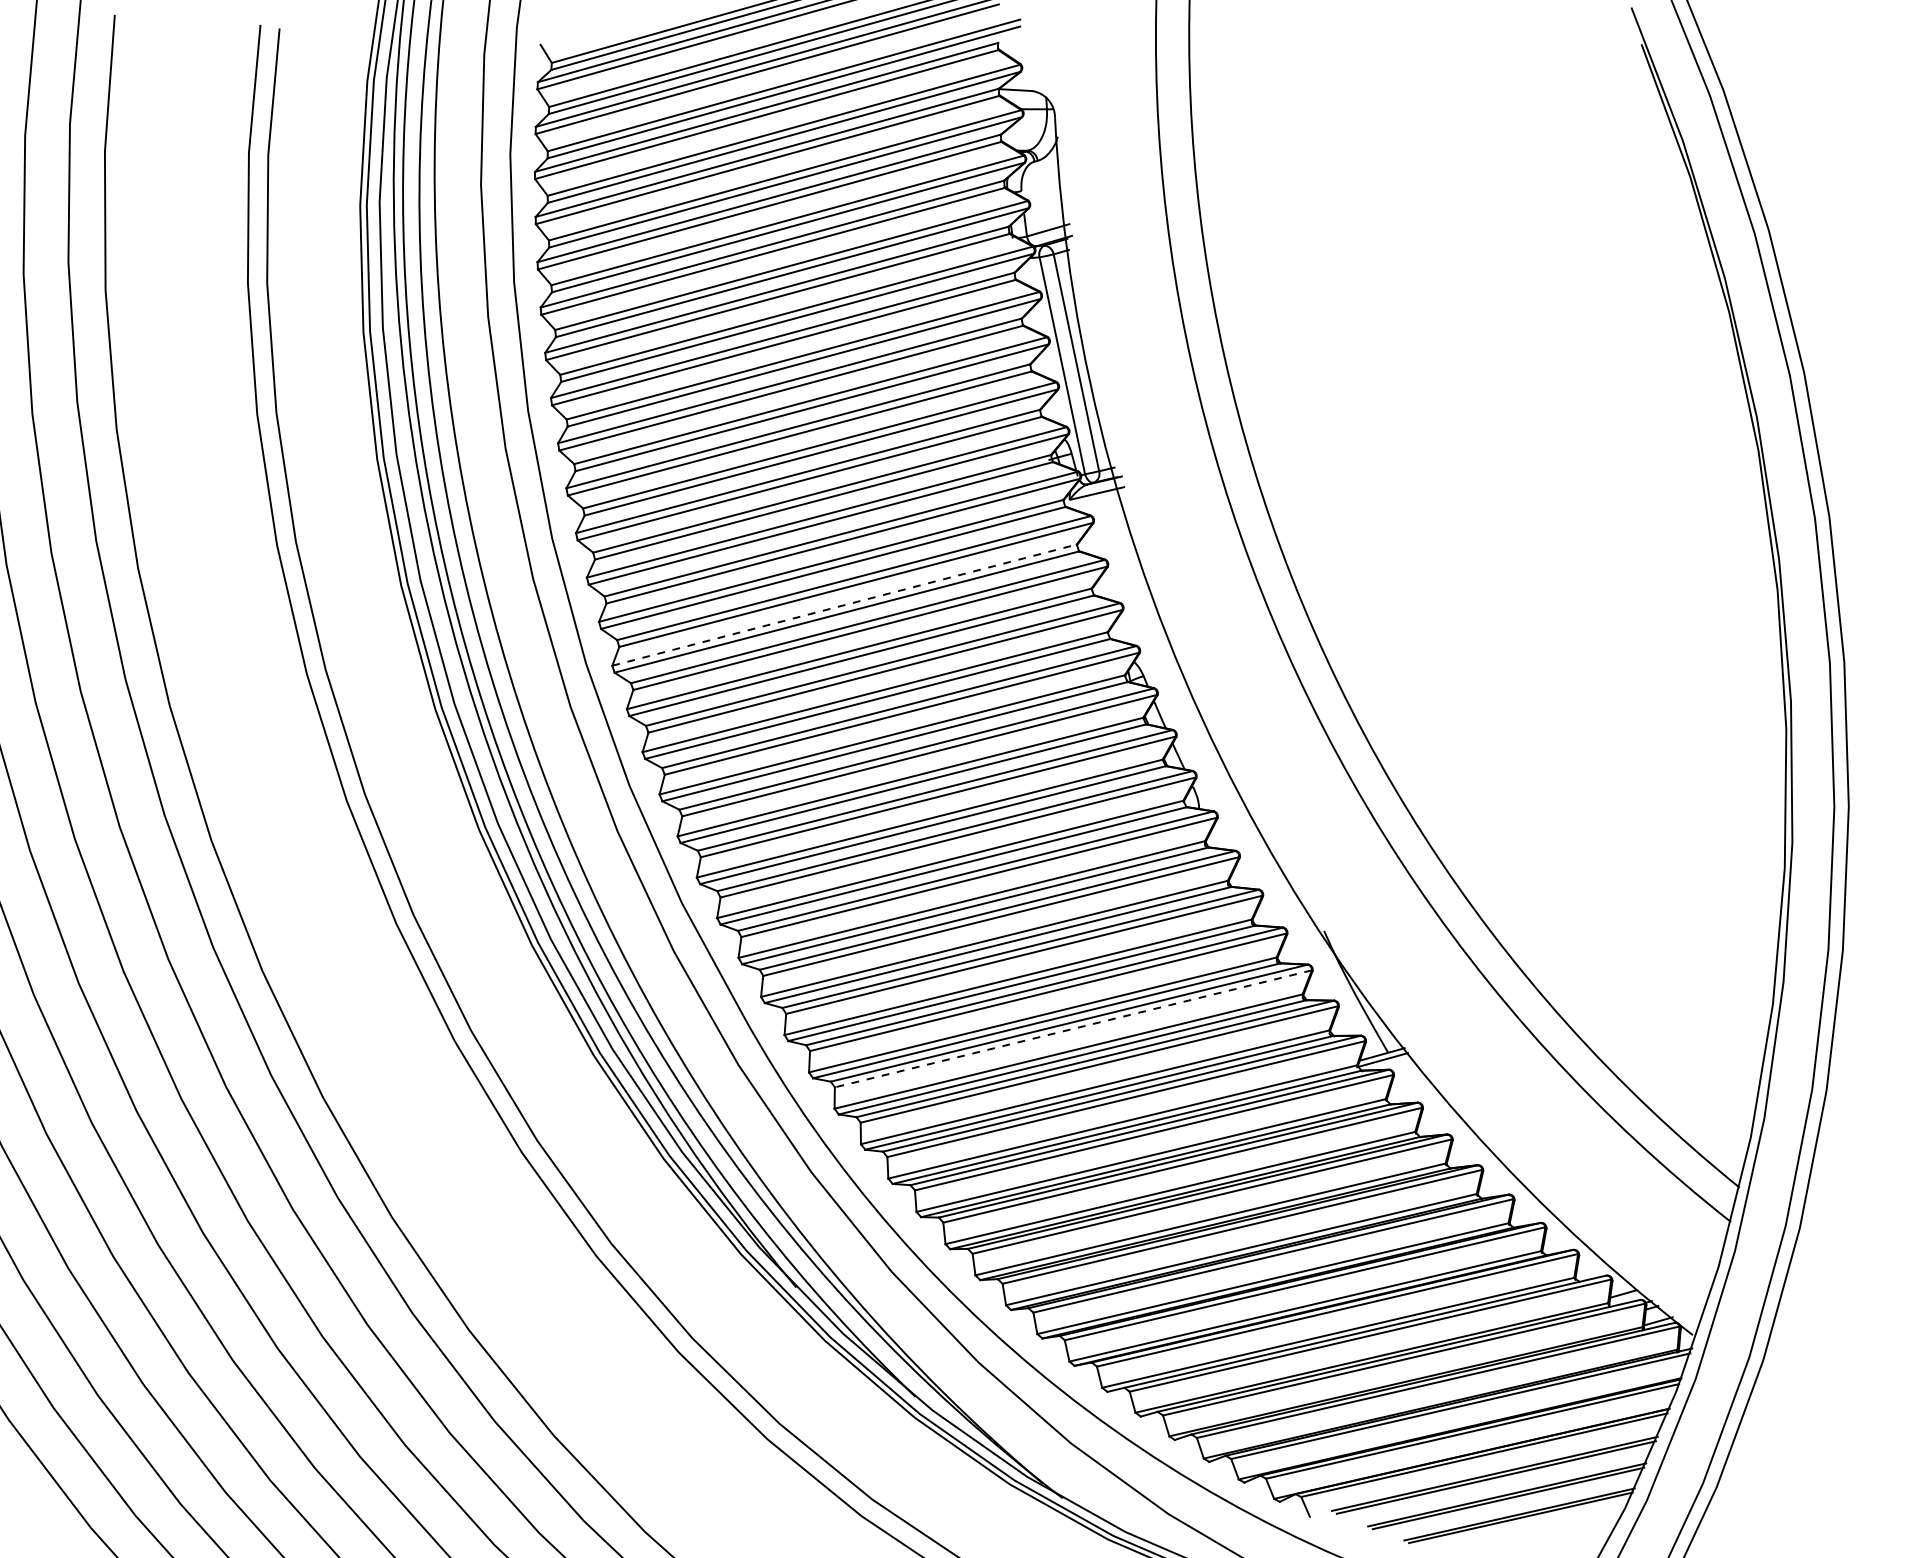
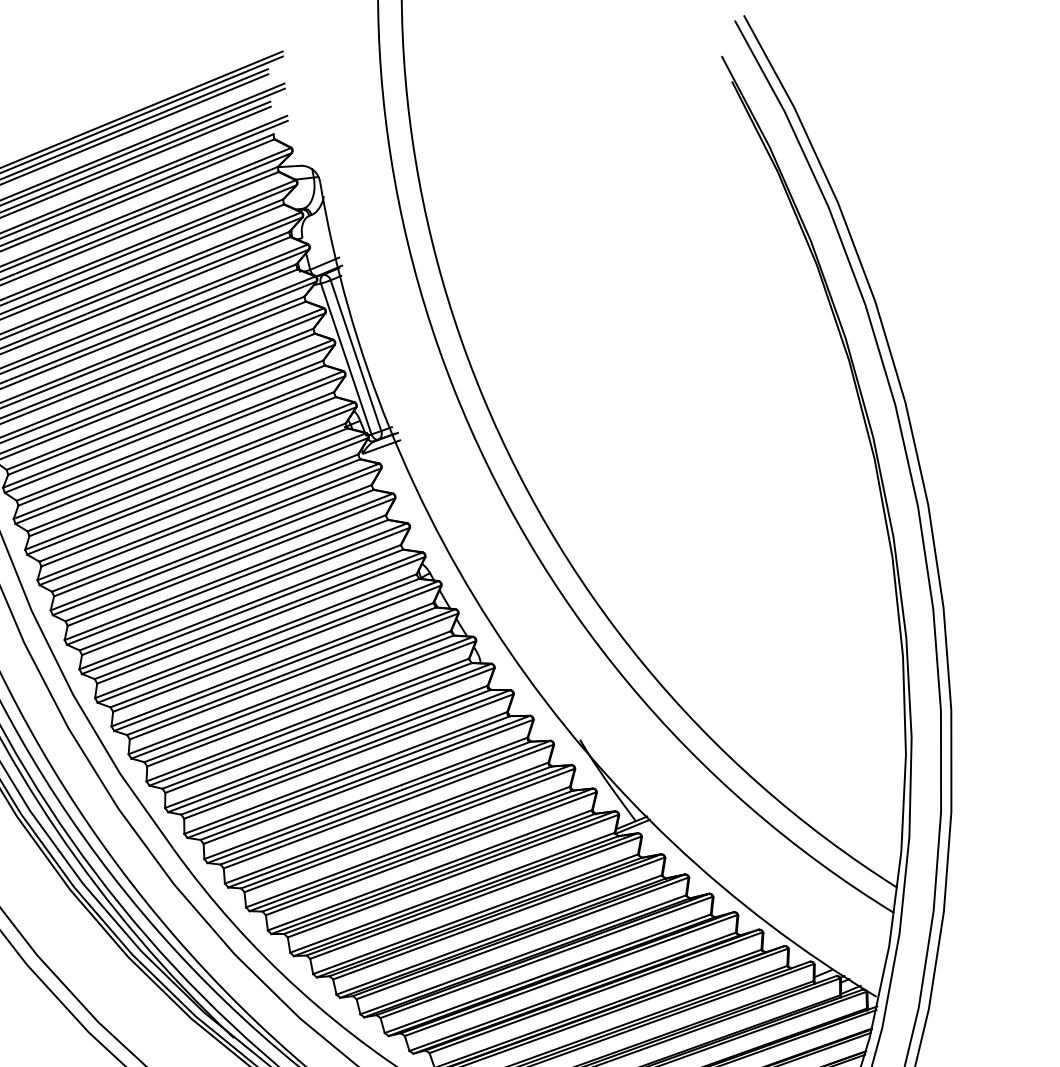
line: (845, 605) -> (211, 547), dashed -> solid
line: (1073, 1028) -> (409, 830), dashed -> solid

